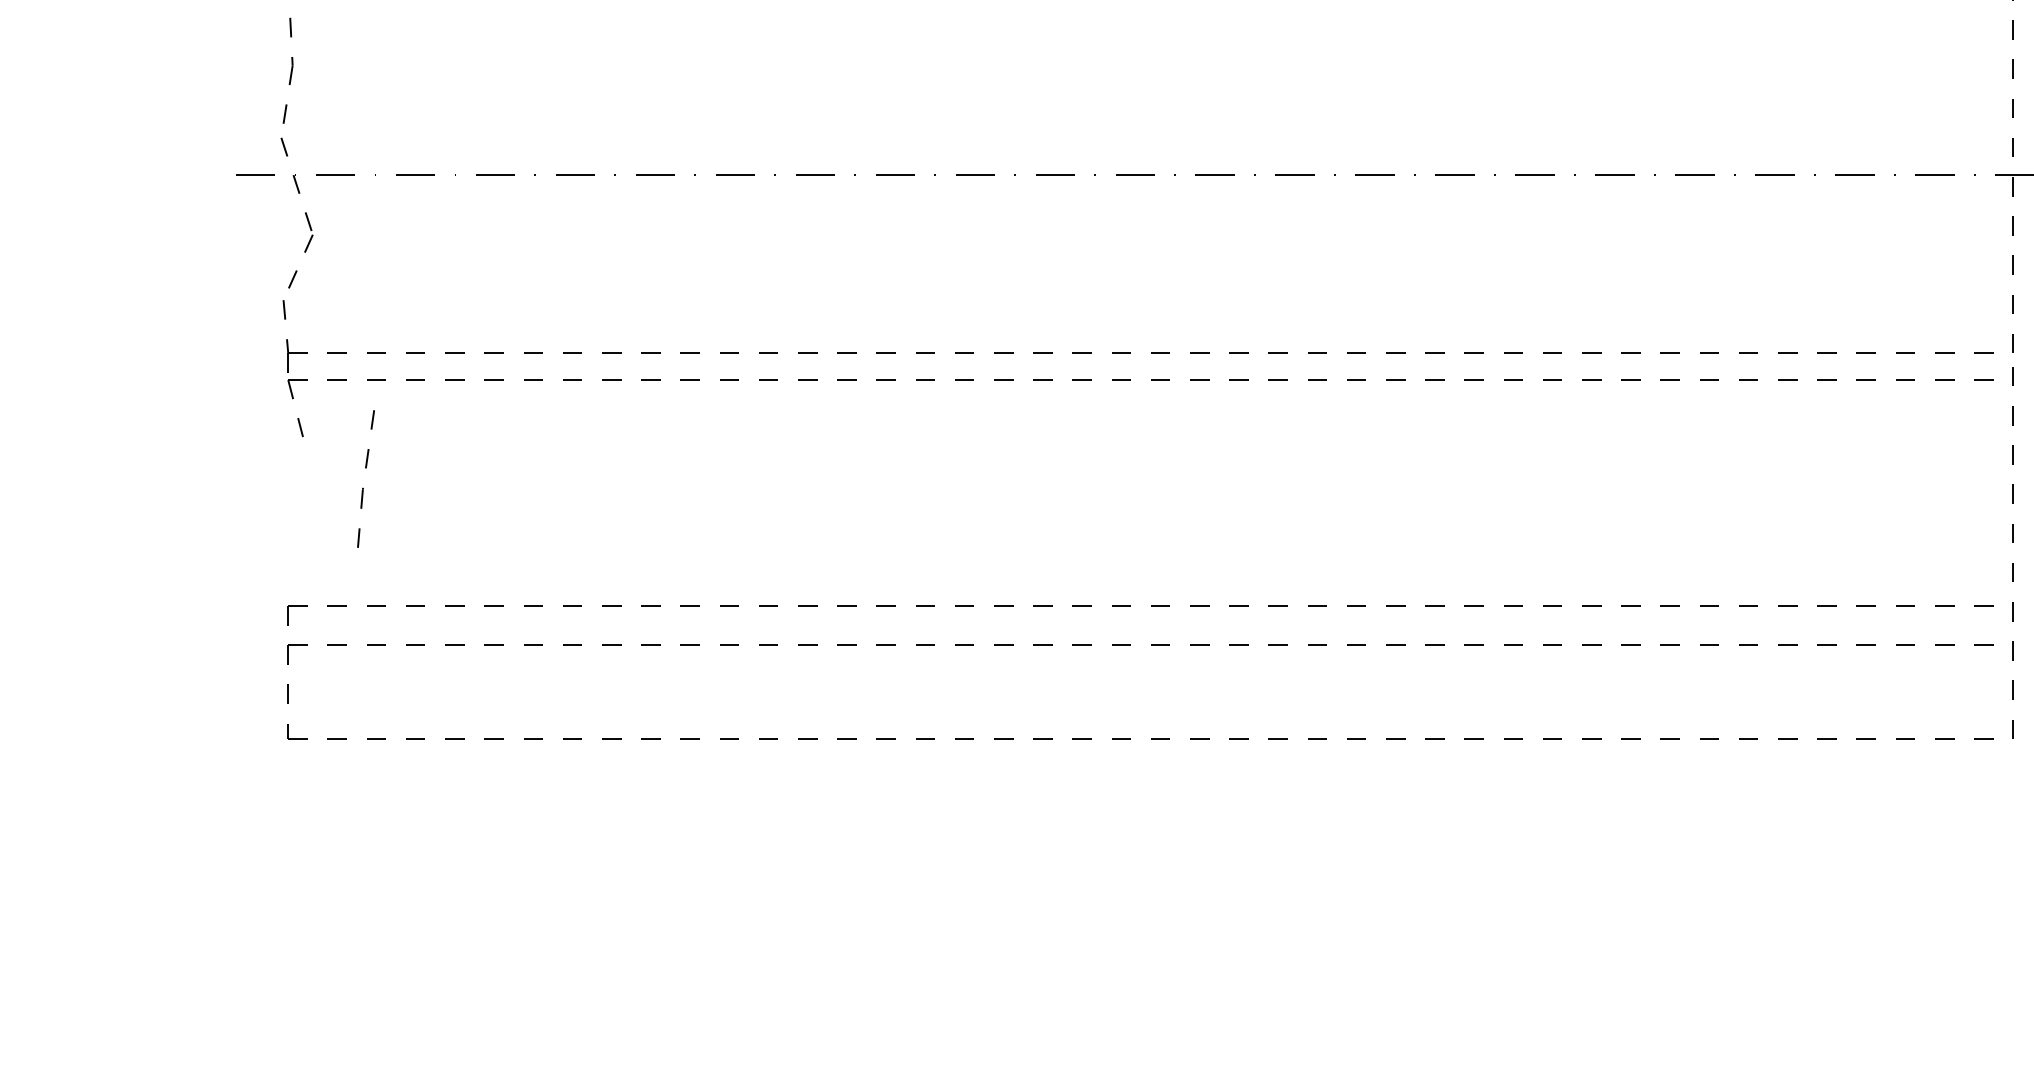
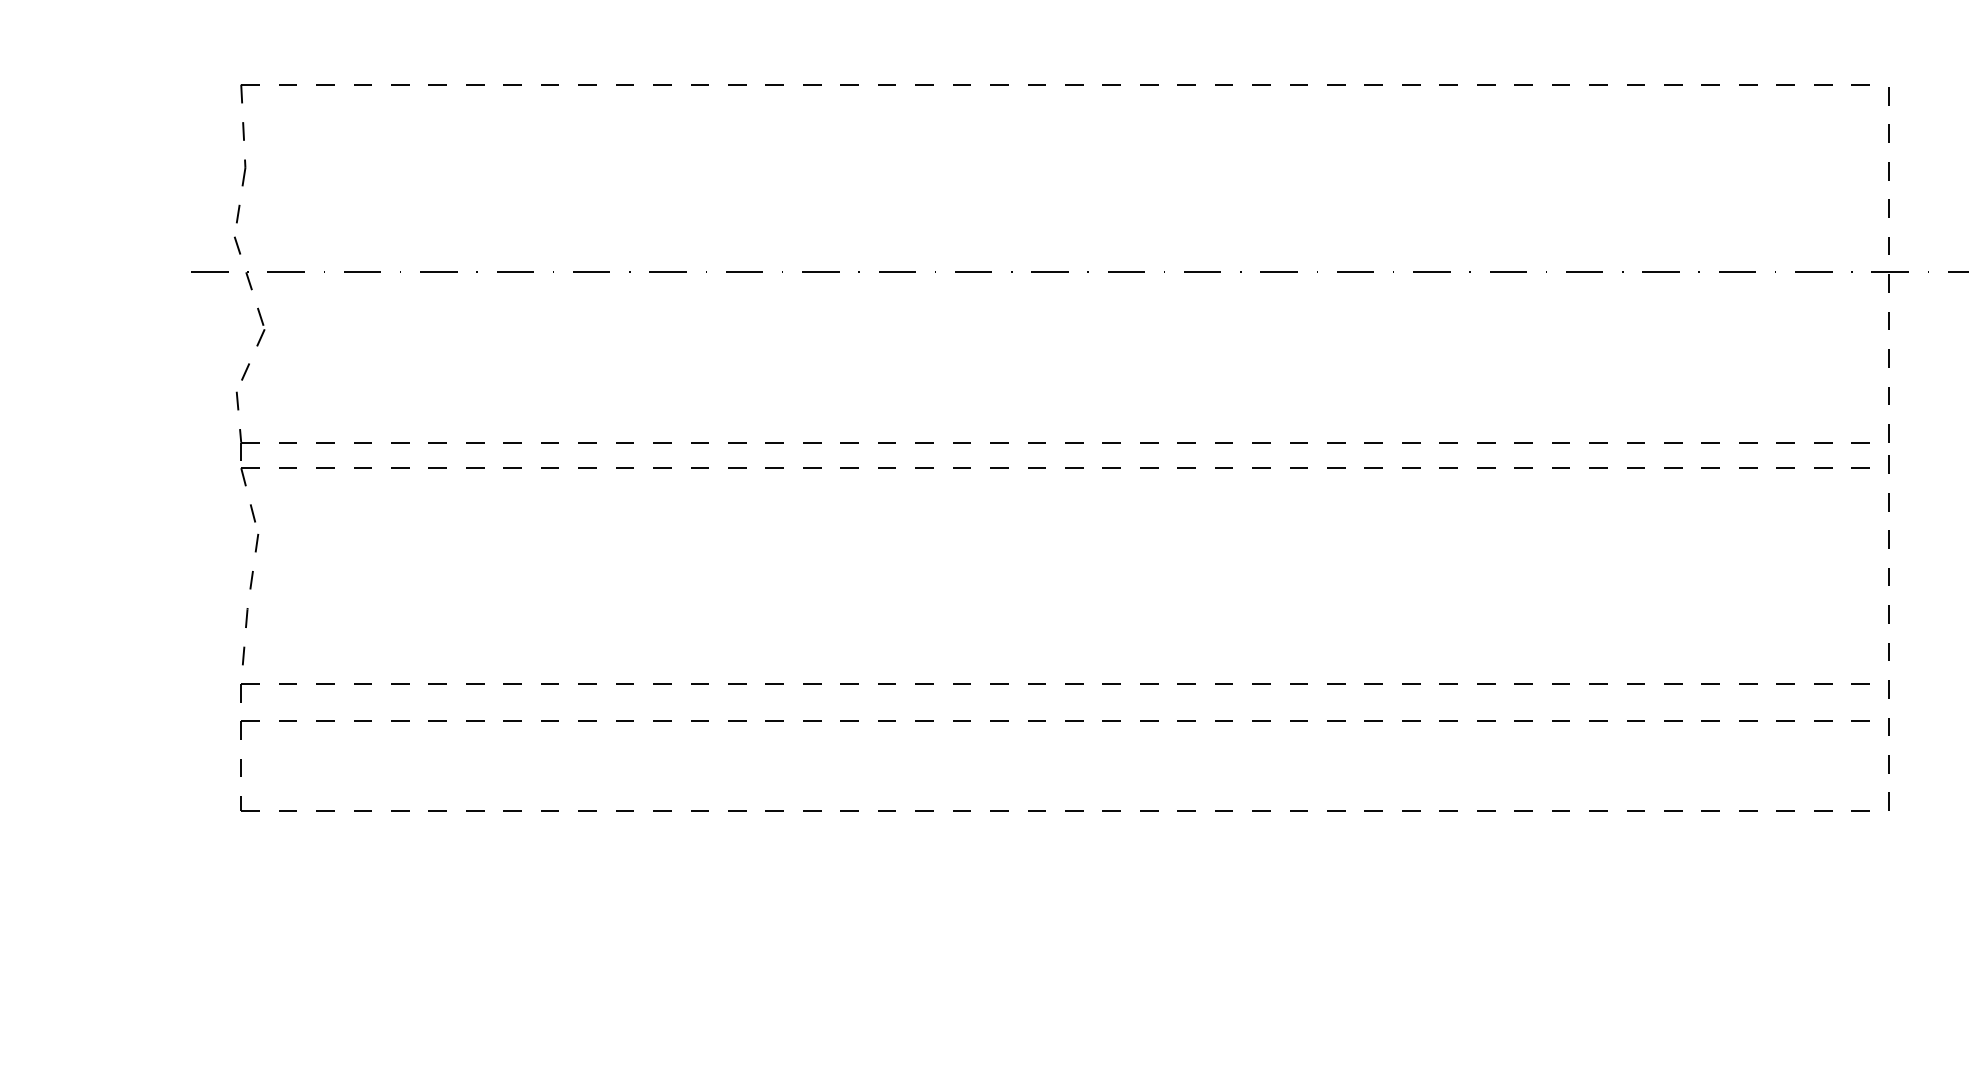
part: (363, 488) -> (248, 608), moved

